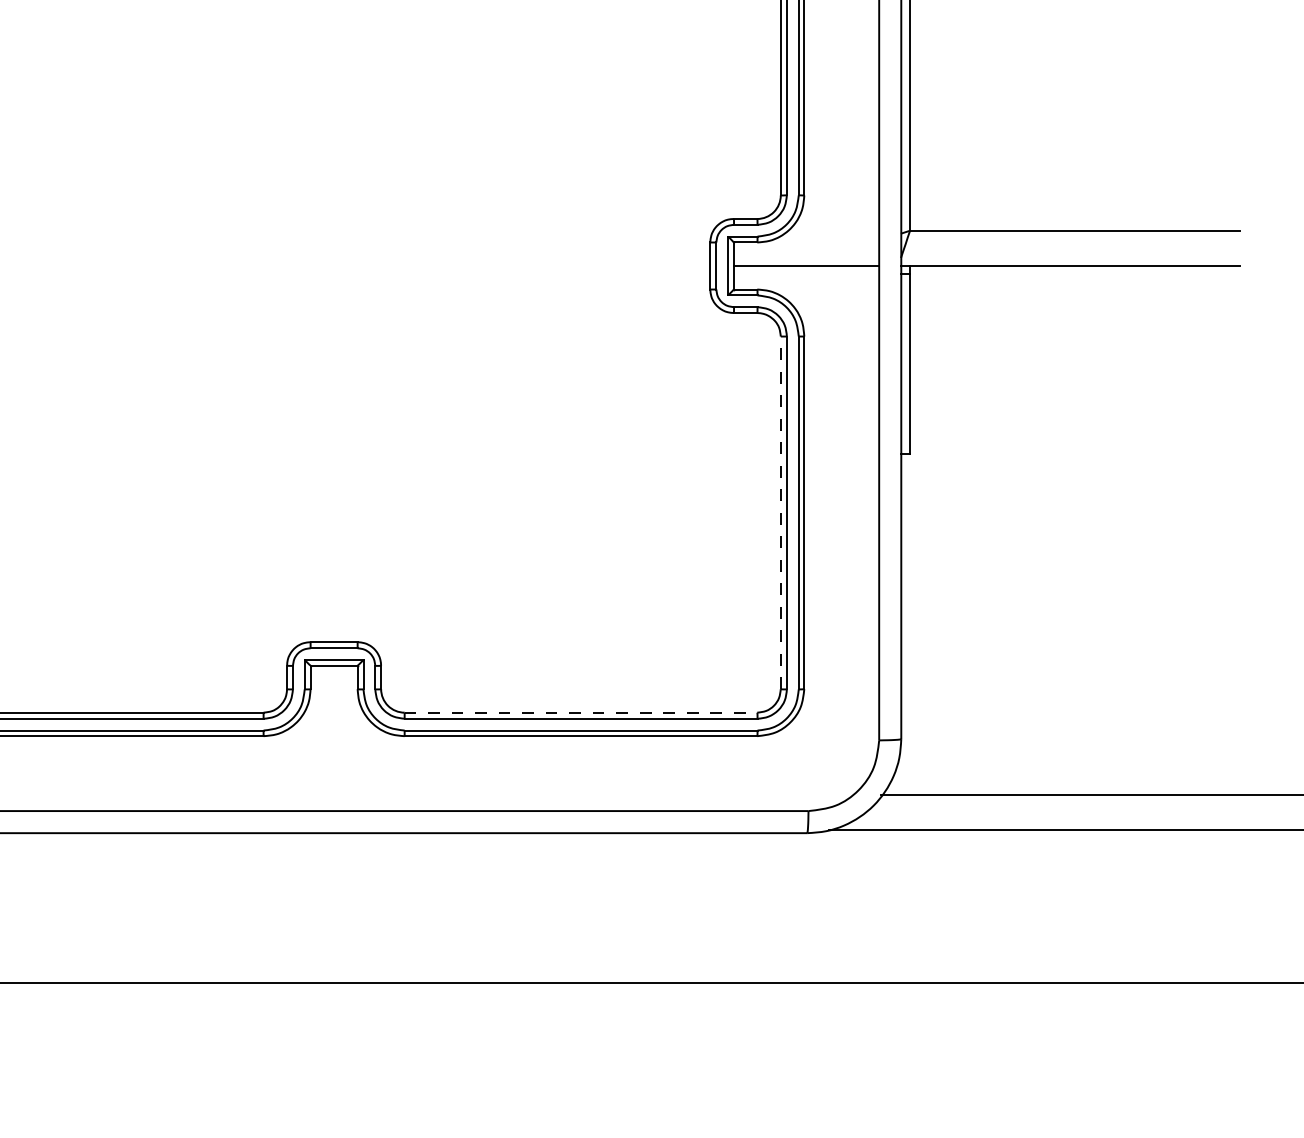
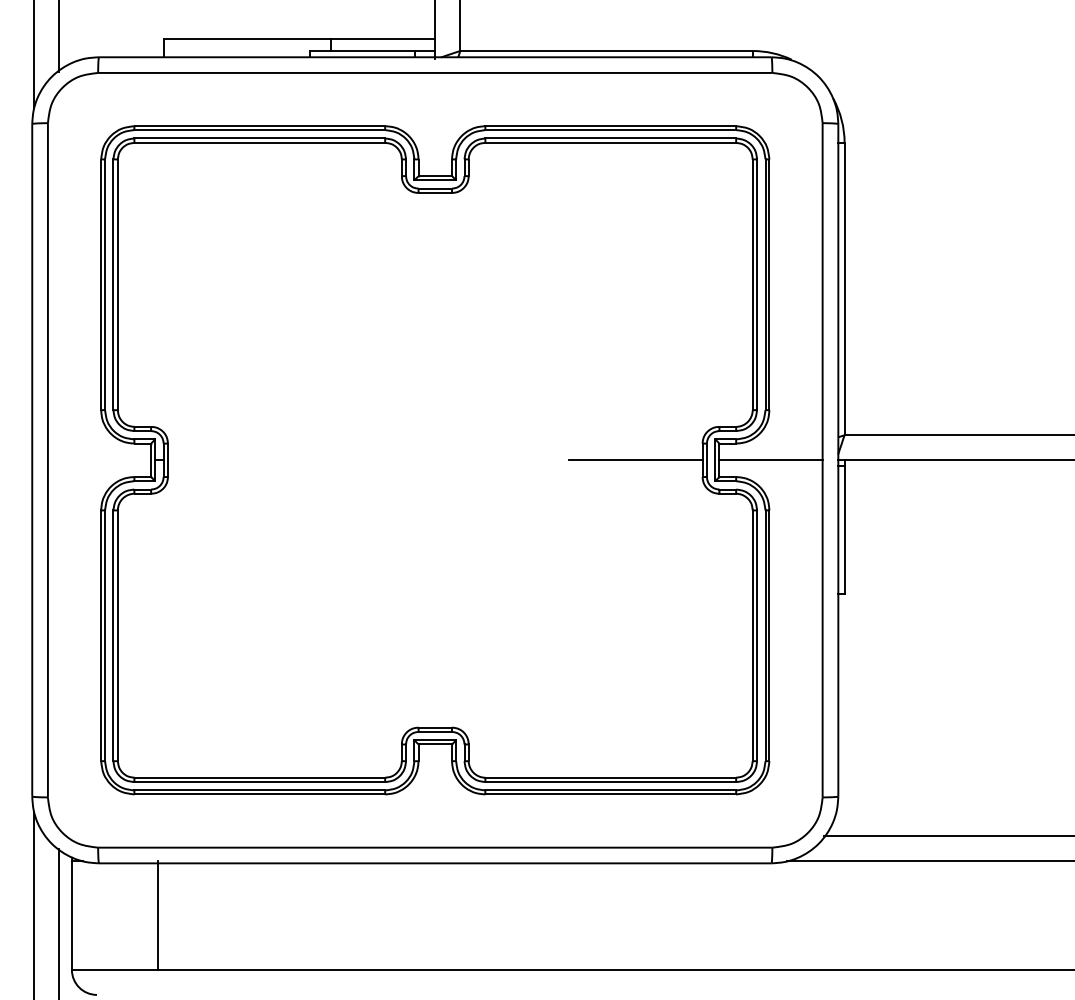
line: (615, 266) -> (635, 460), added
line: (780, 512) -> (752, 635), dashed -> solid
line: (582, 712) -> (611, 777), dashed -> solid

